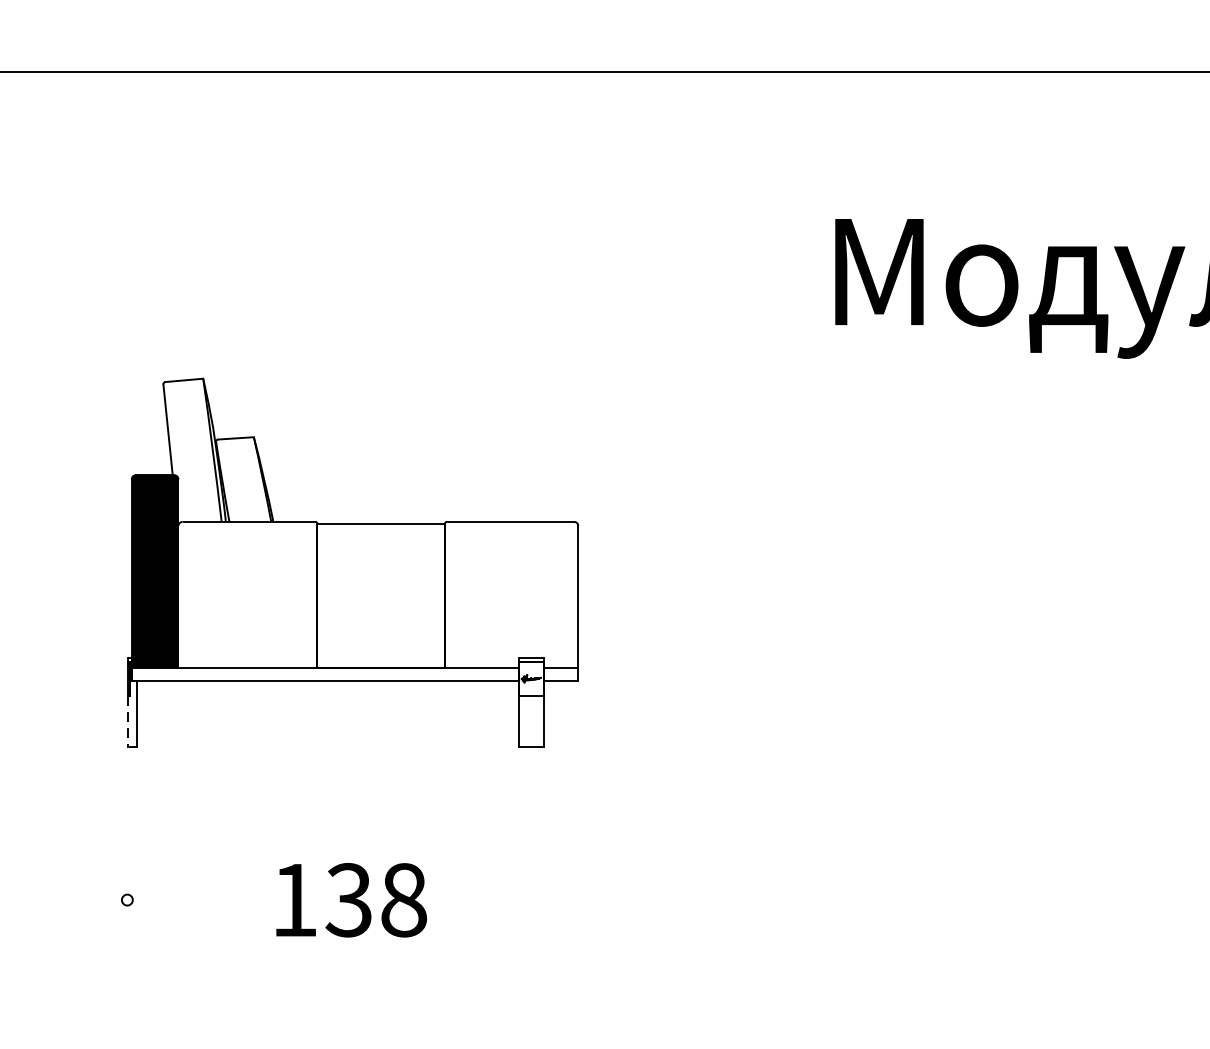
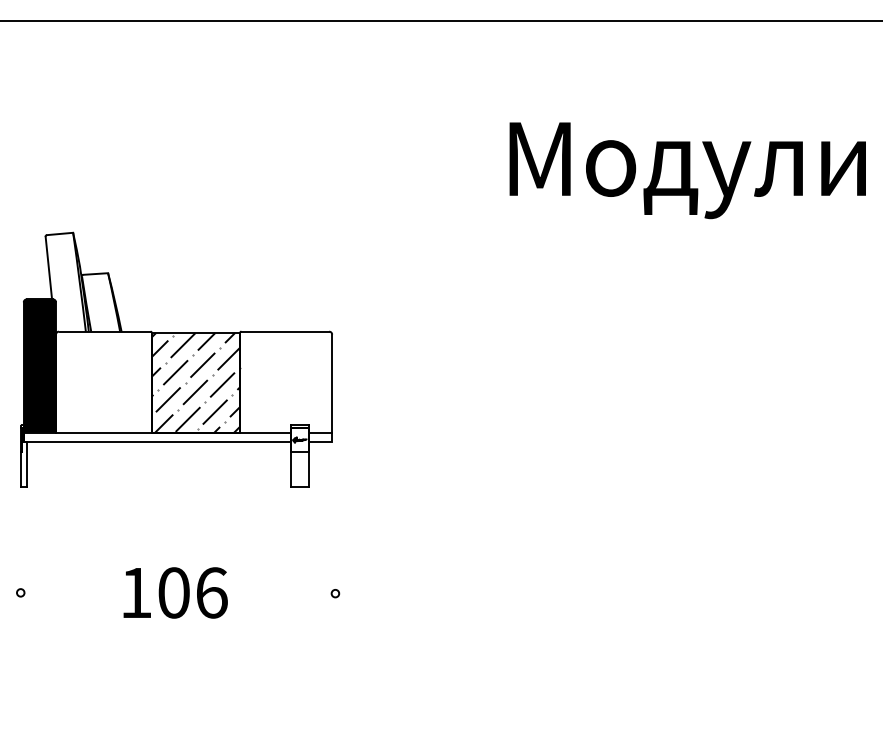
hatch: (380, 595) -> (195, 382), added
line: (128, 721) -> (21, 469), dashed -> solid
text: (376, 899) -> (192, 592), 138 -> 106
circle: (583, 900) -> (335, 593), added

